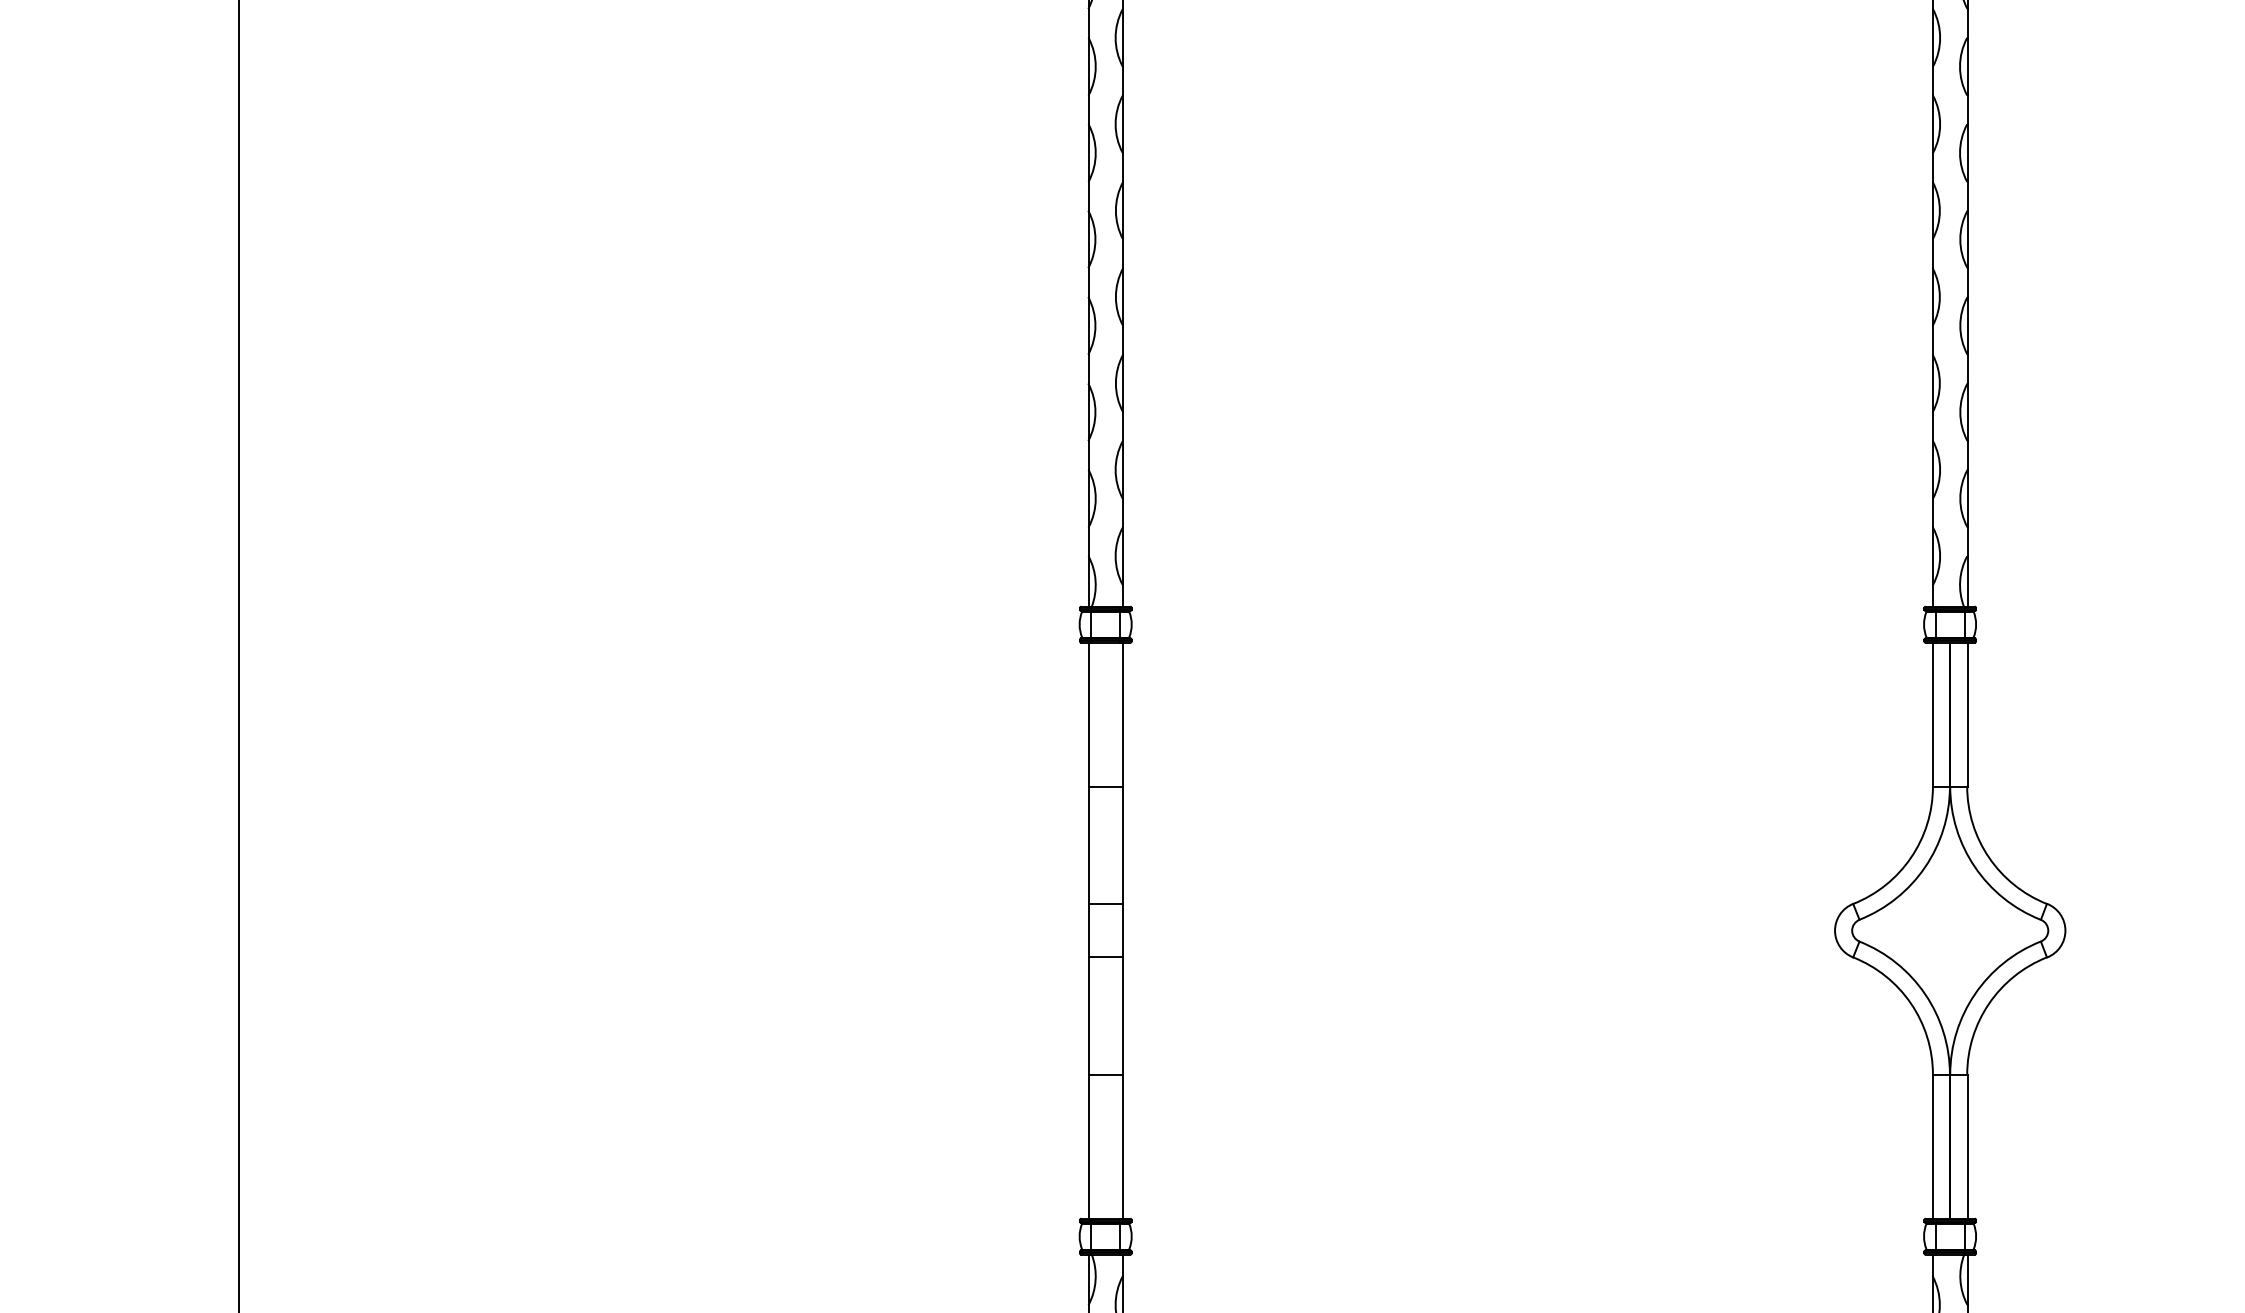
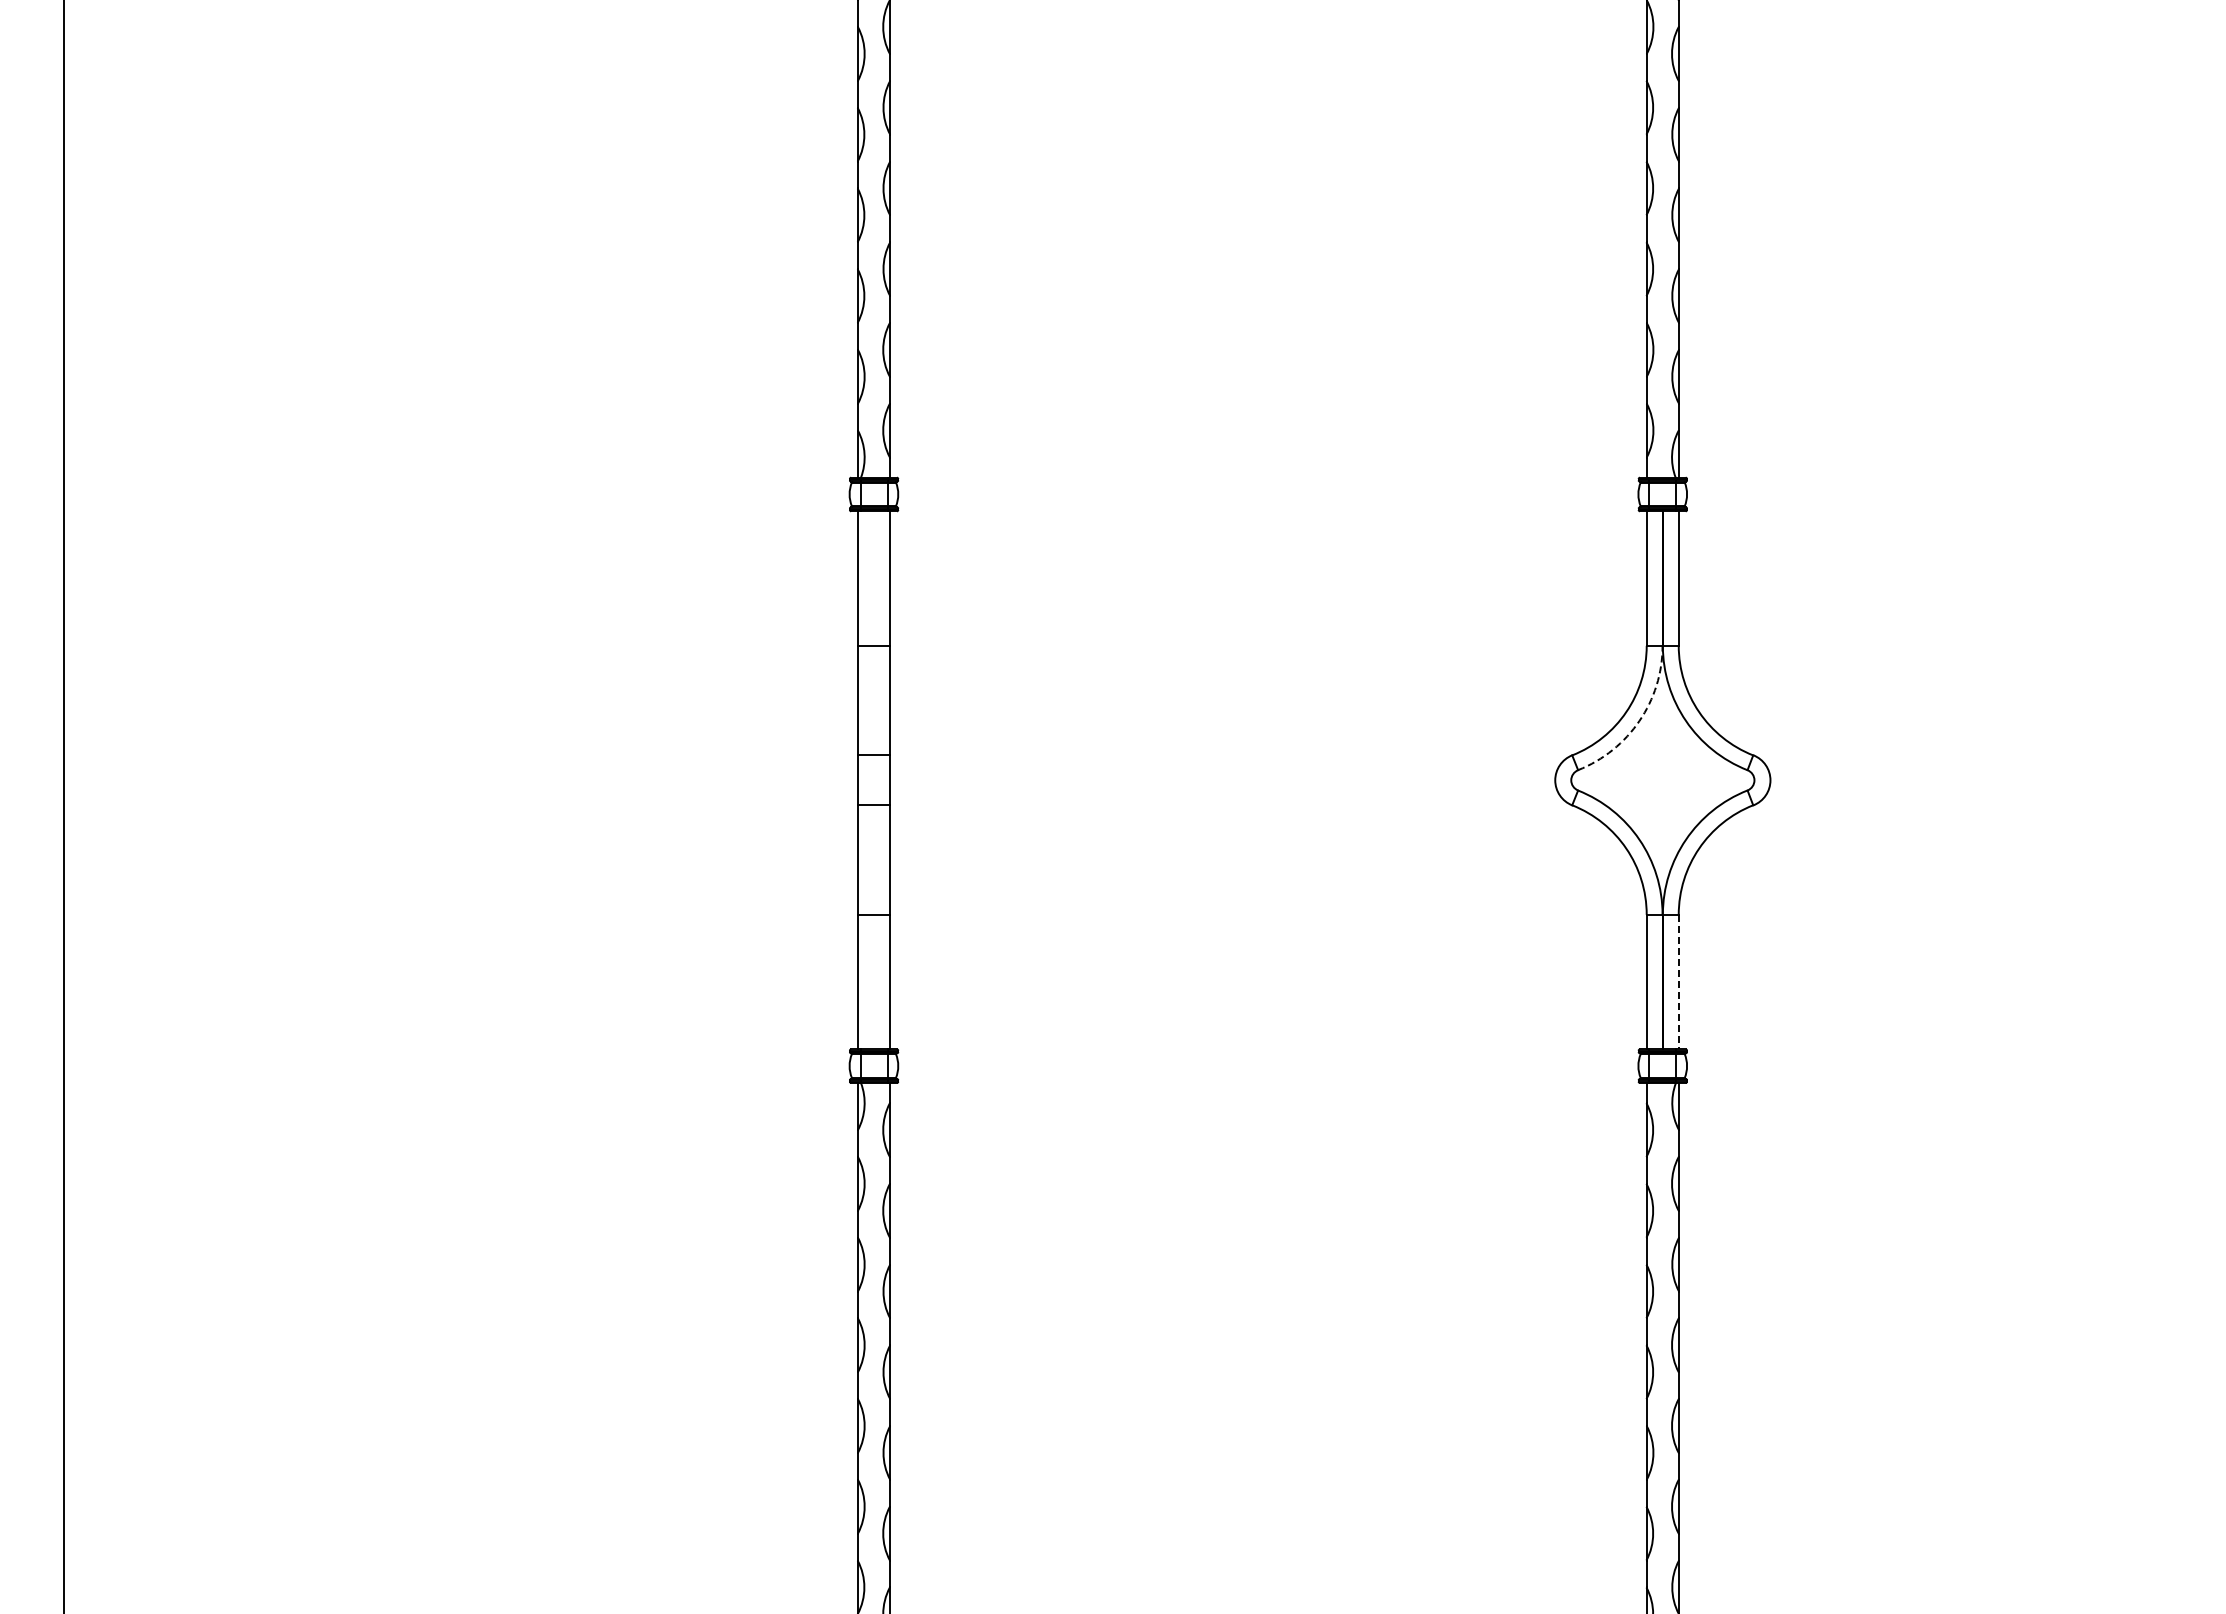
arc: (1925, 867) -> (1639, 721), solid -> dashed
line: (1968, 1147) -> (1679, 982), solid -> dashed

